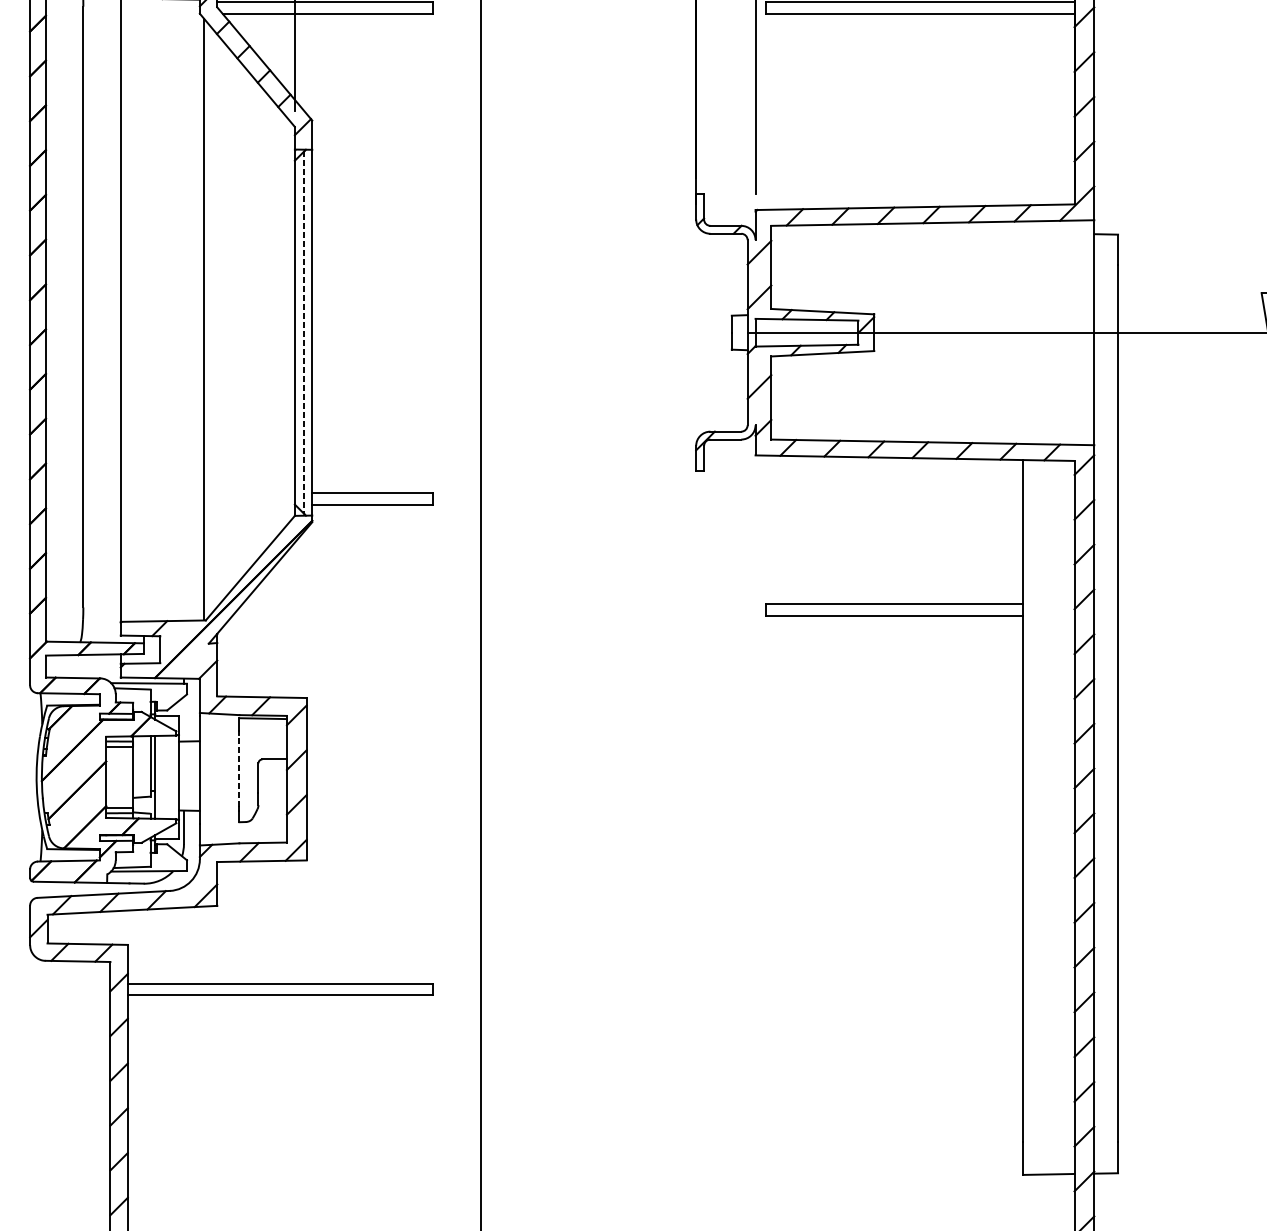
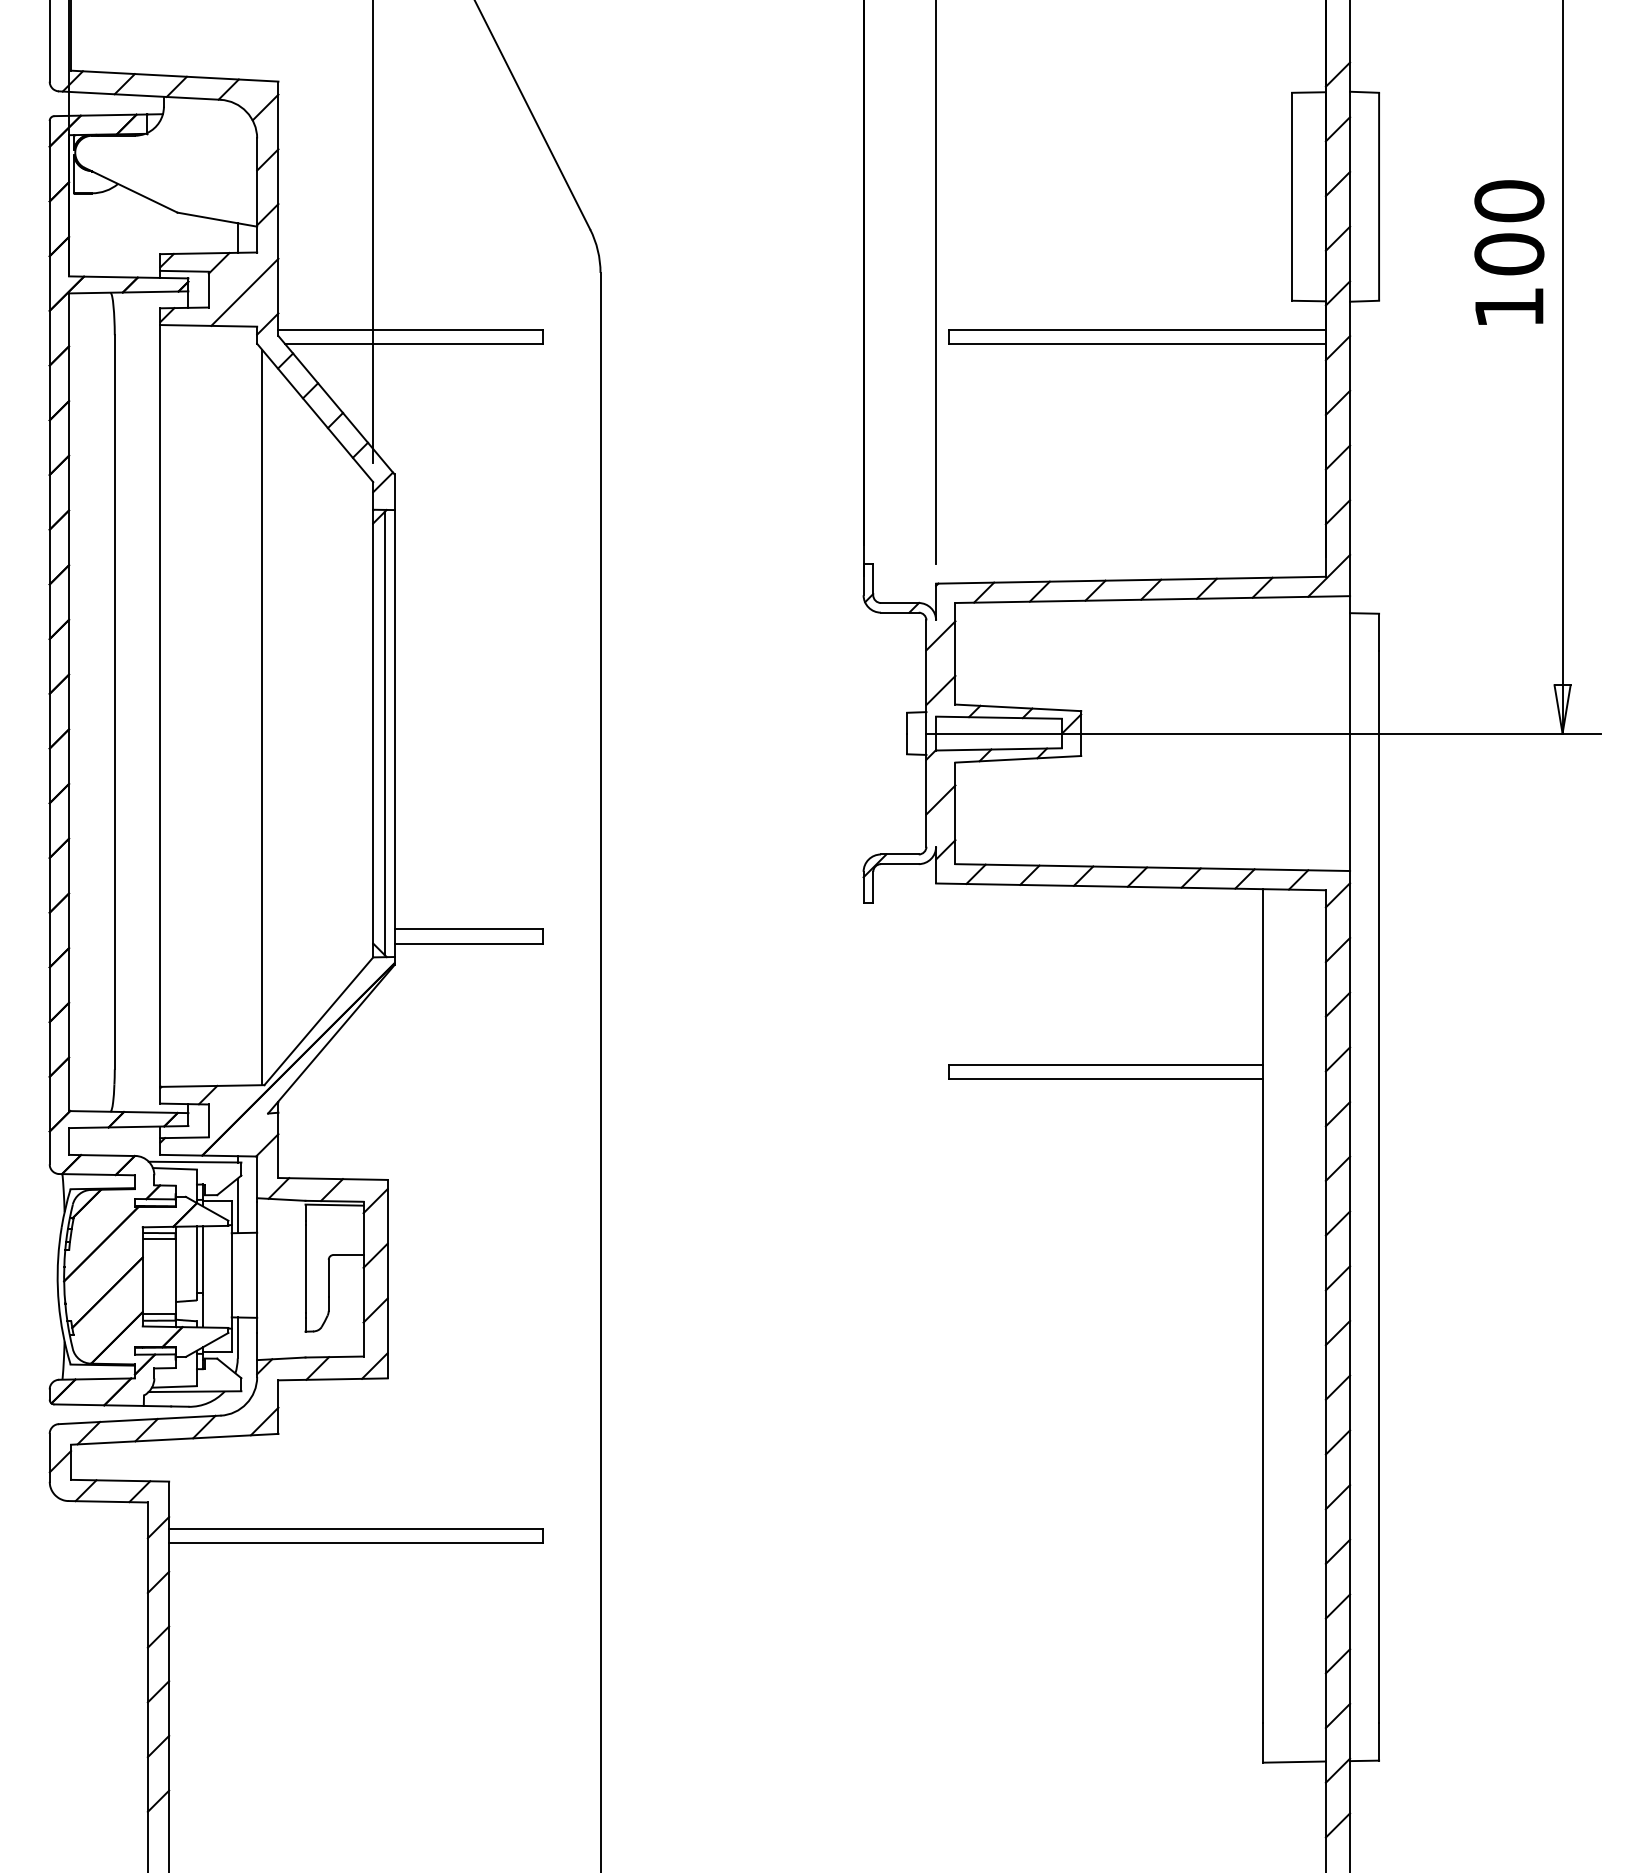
line: (304, 332) -> (384, 733), dashed -> solid
line: (183, 718) -> (237, 1205), added
line: (239, 770) -> (305, 1268), dashed -> solid

